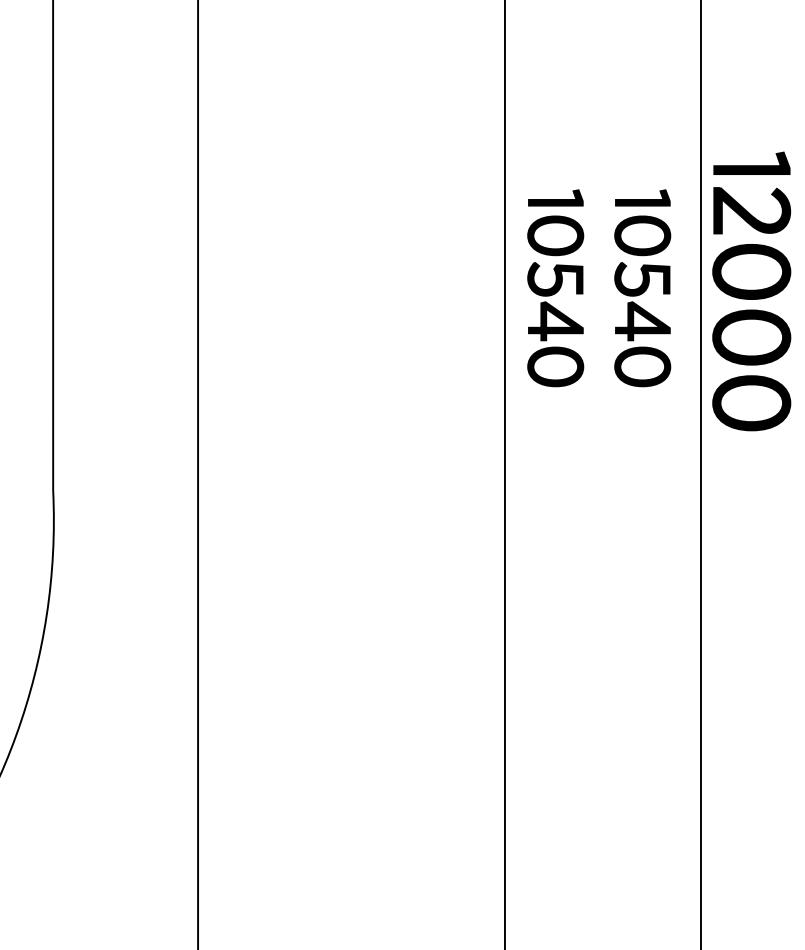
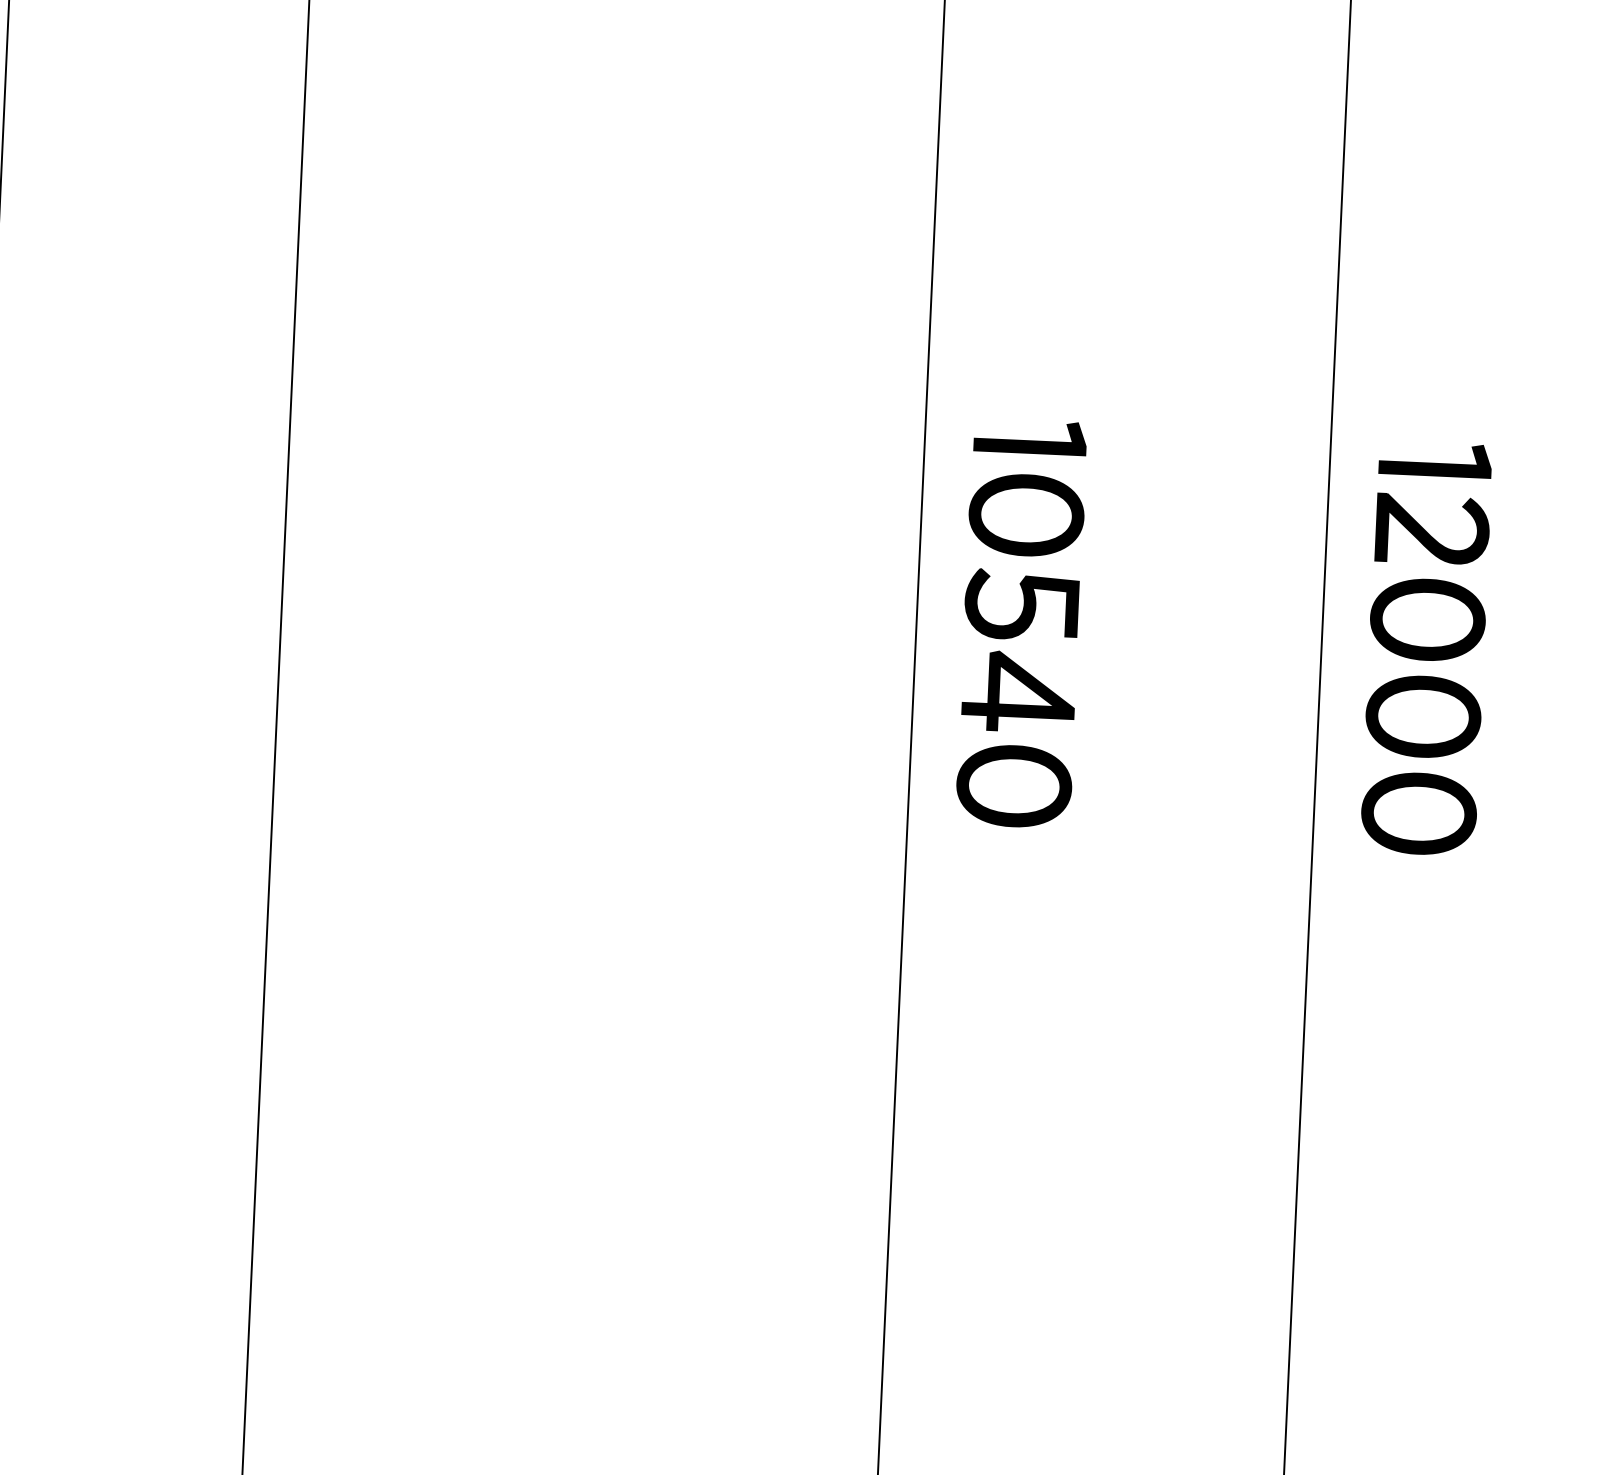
part: (642, 288) -> (1200, 632), removed
part: (751, 291) -> (1425, 648), size x0.71

